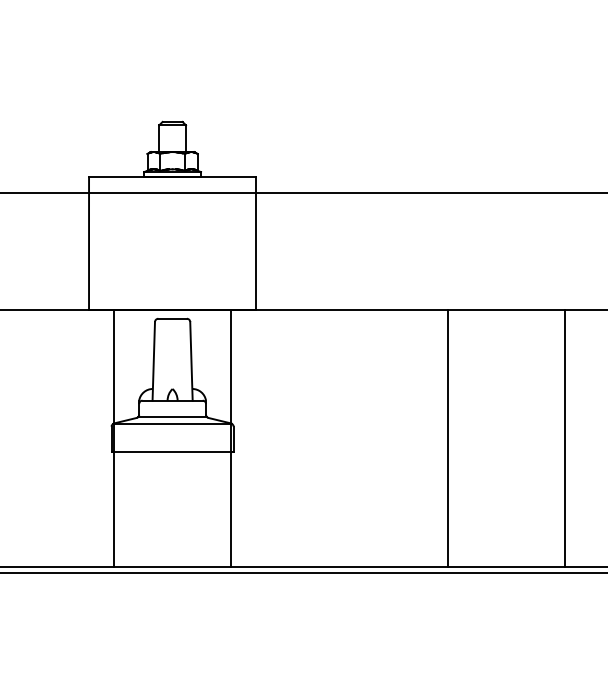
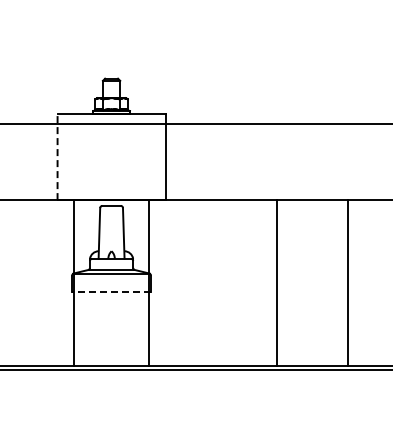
line: (88, 243) -> (57, 157), solid -> dashed
line: (447, 438) -> (276, 283), moved
line: (565, 438) -> (348, 283), moved
line: (172, 452) -> (111, 292), solid -> dashed

